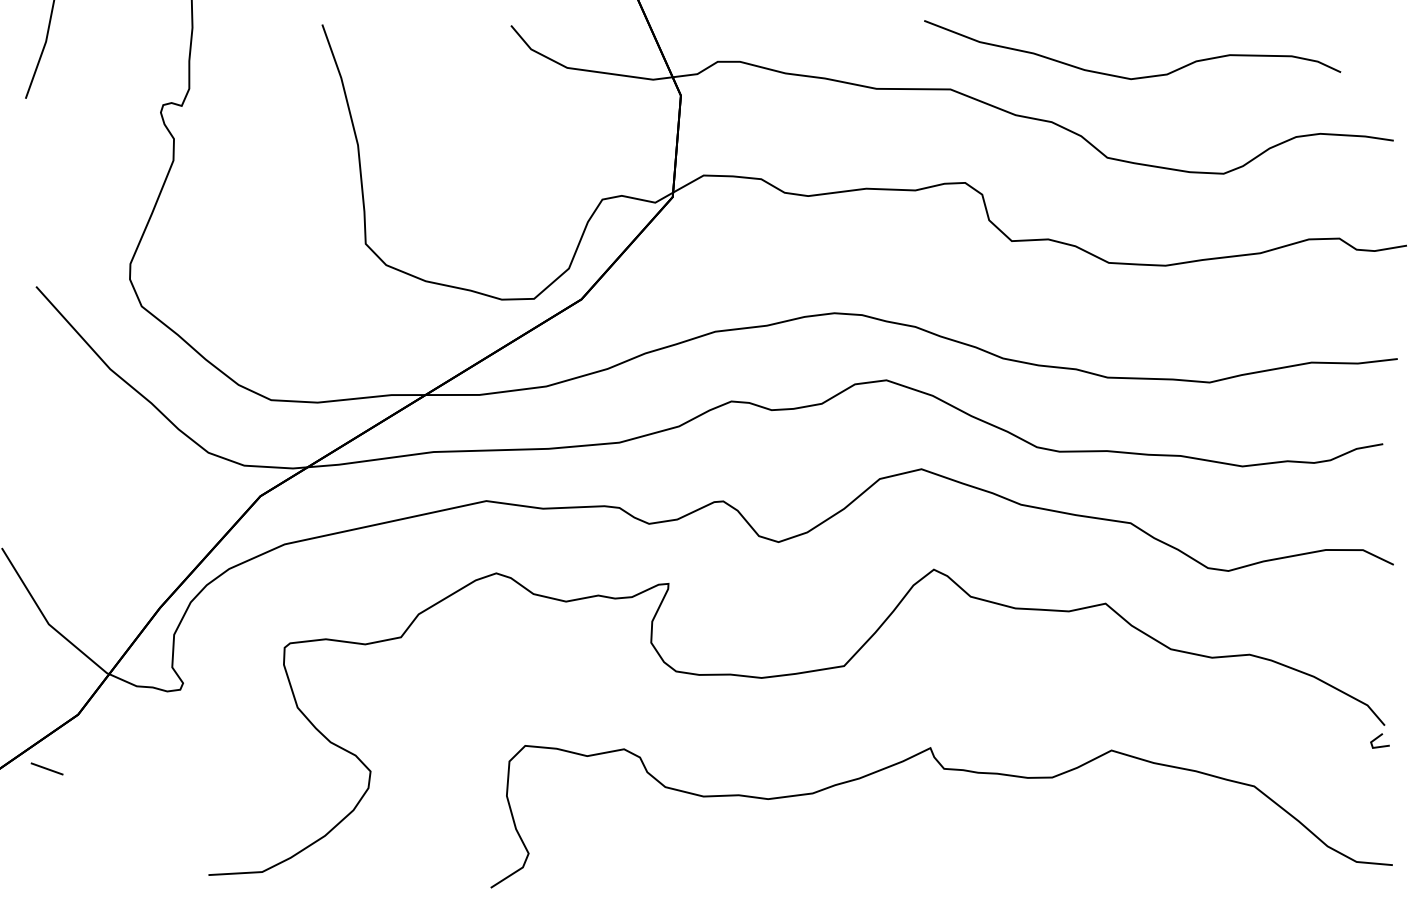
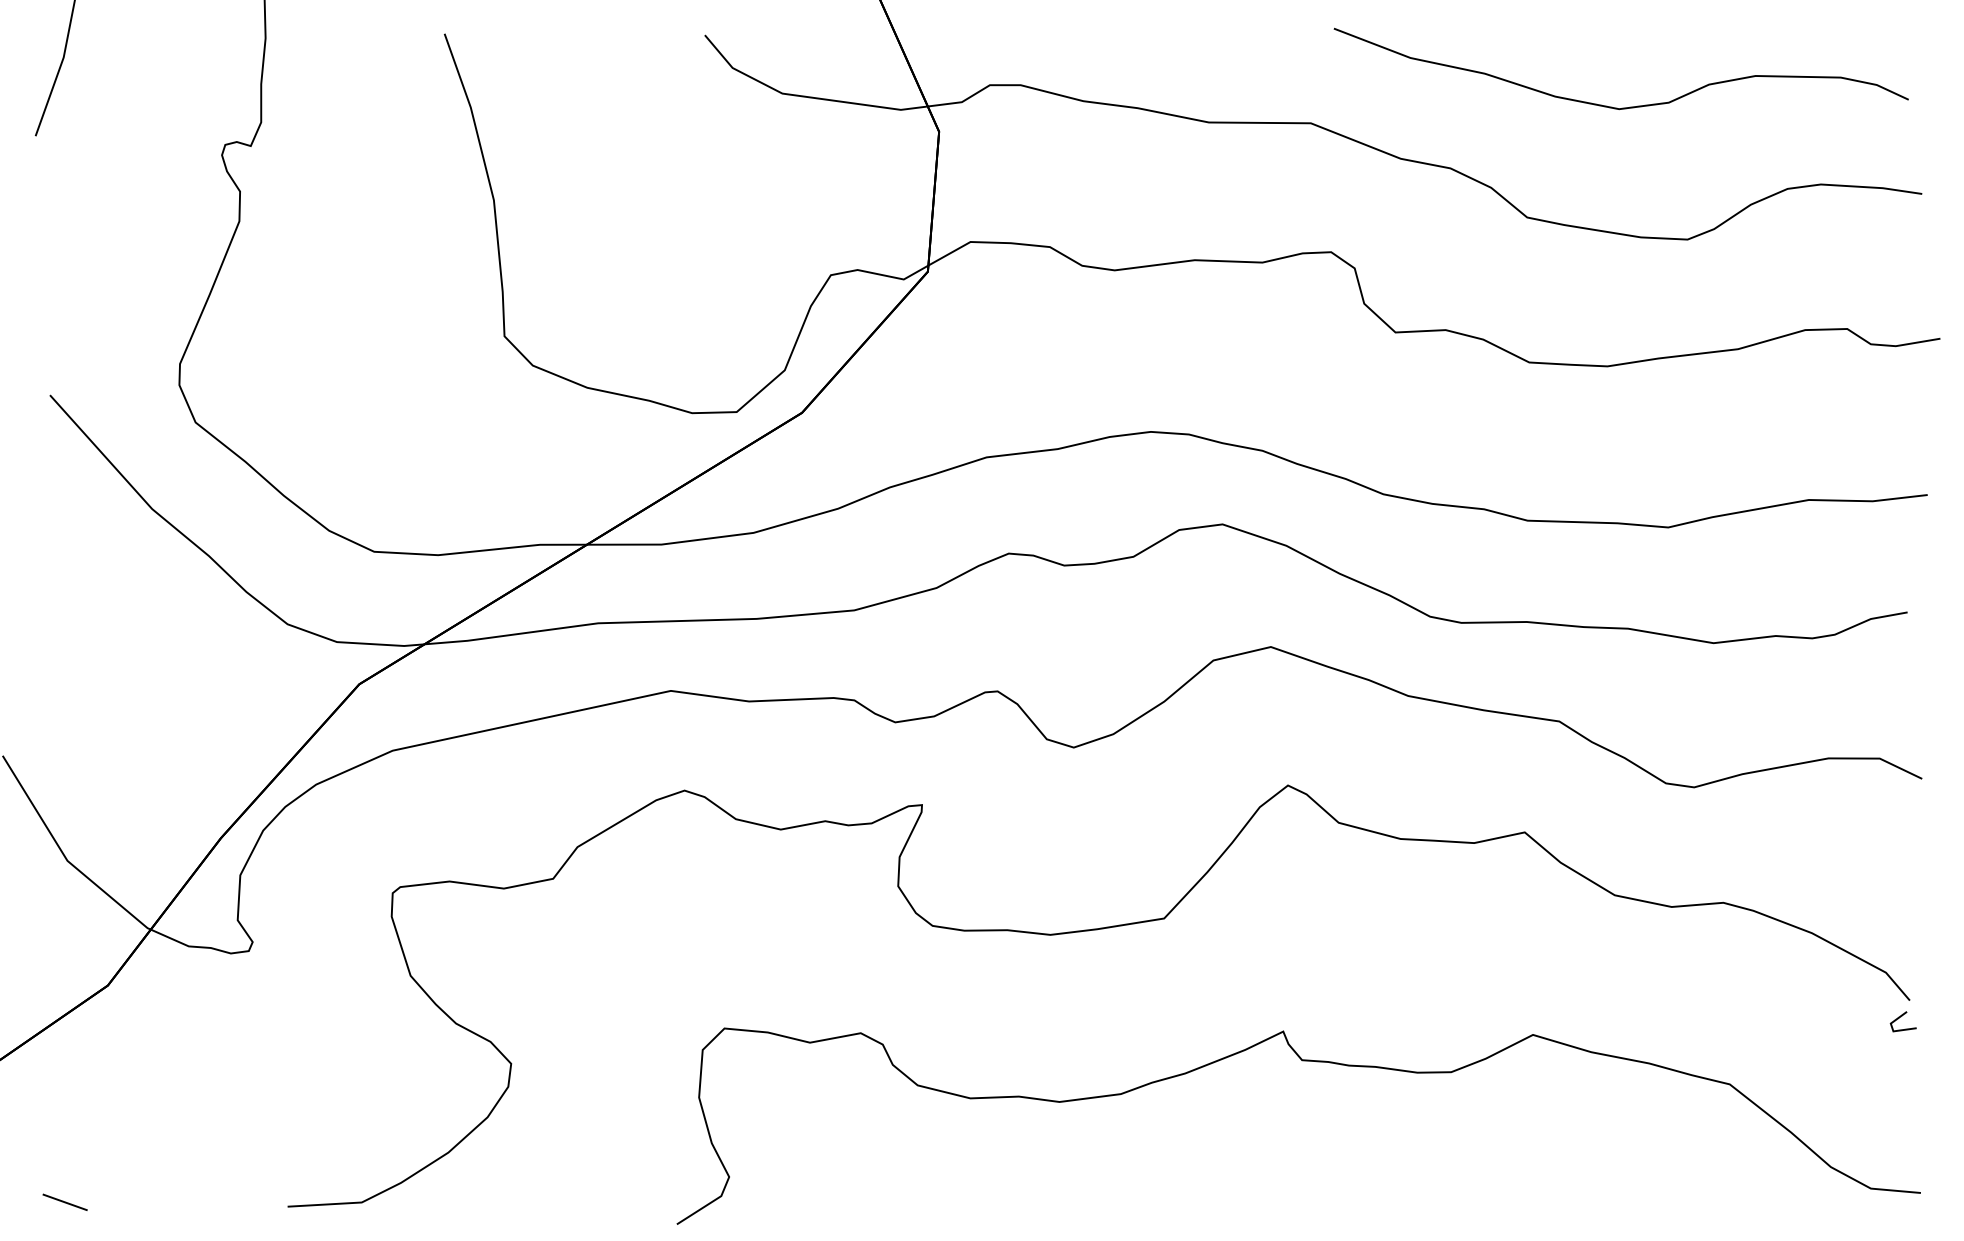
curve: (1134, 77) -> (1623, 106), moved
line: (46, 768) -> (64, 1201), moved

